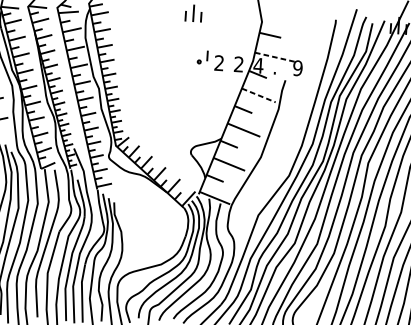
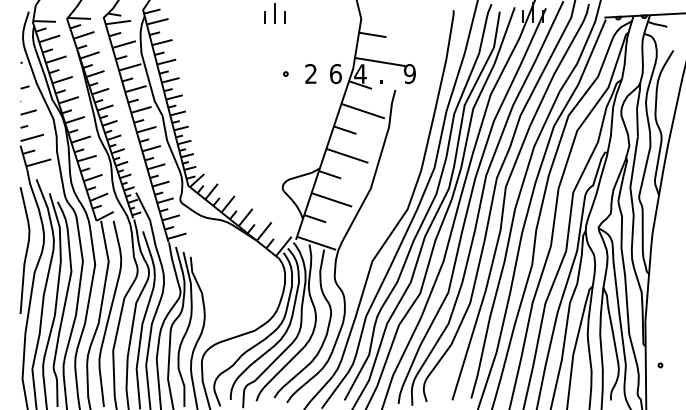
line: (207, 55) -> (295, 65), removed
line: (275, 57) -> (380, 62), dashed -> solid
text: (238, 64) -> (335, 74), 2 -> 6
line: (259, 95) -> (363, 111), dashed -> solid

